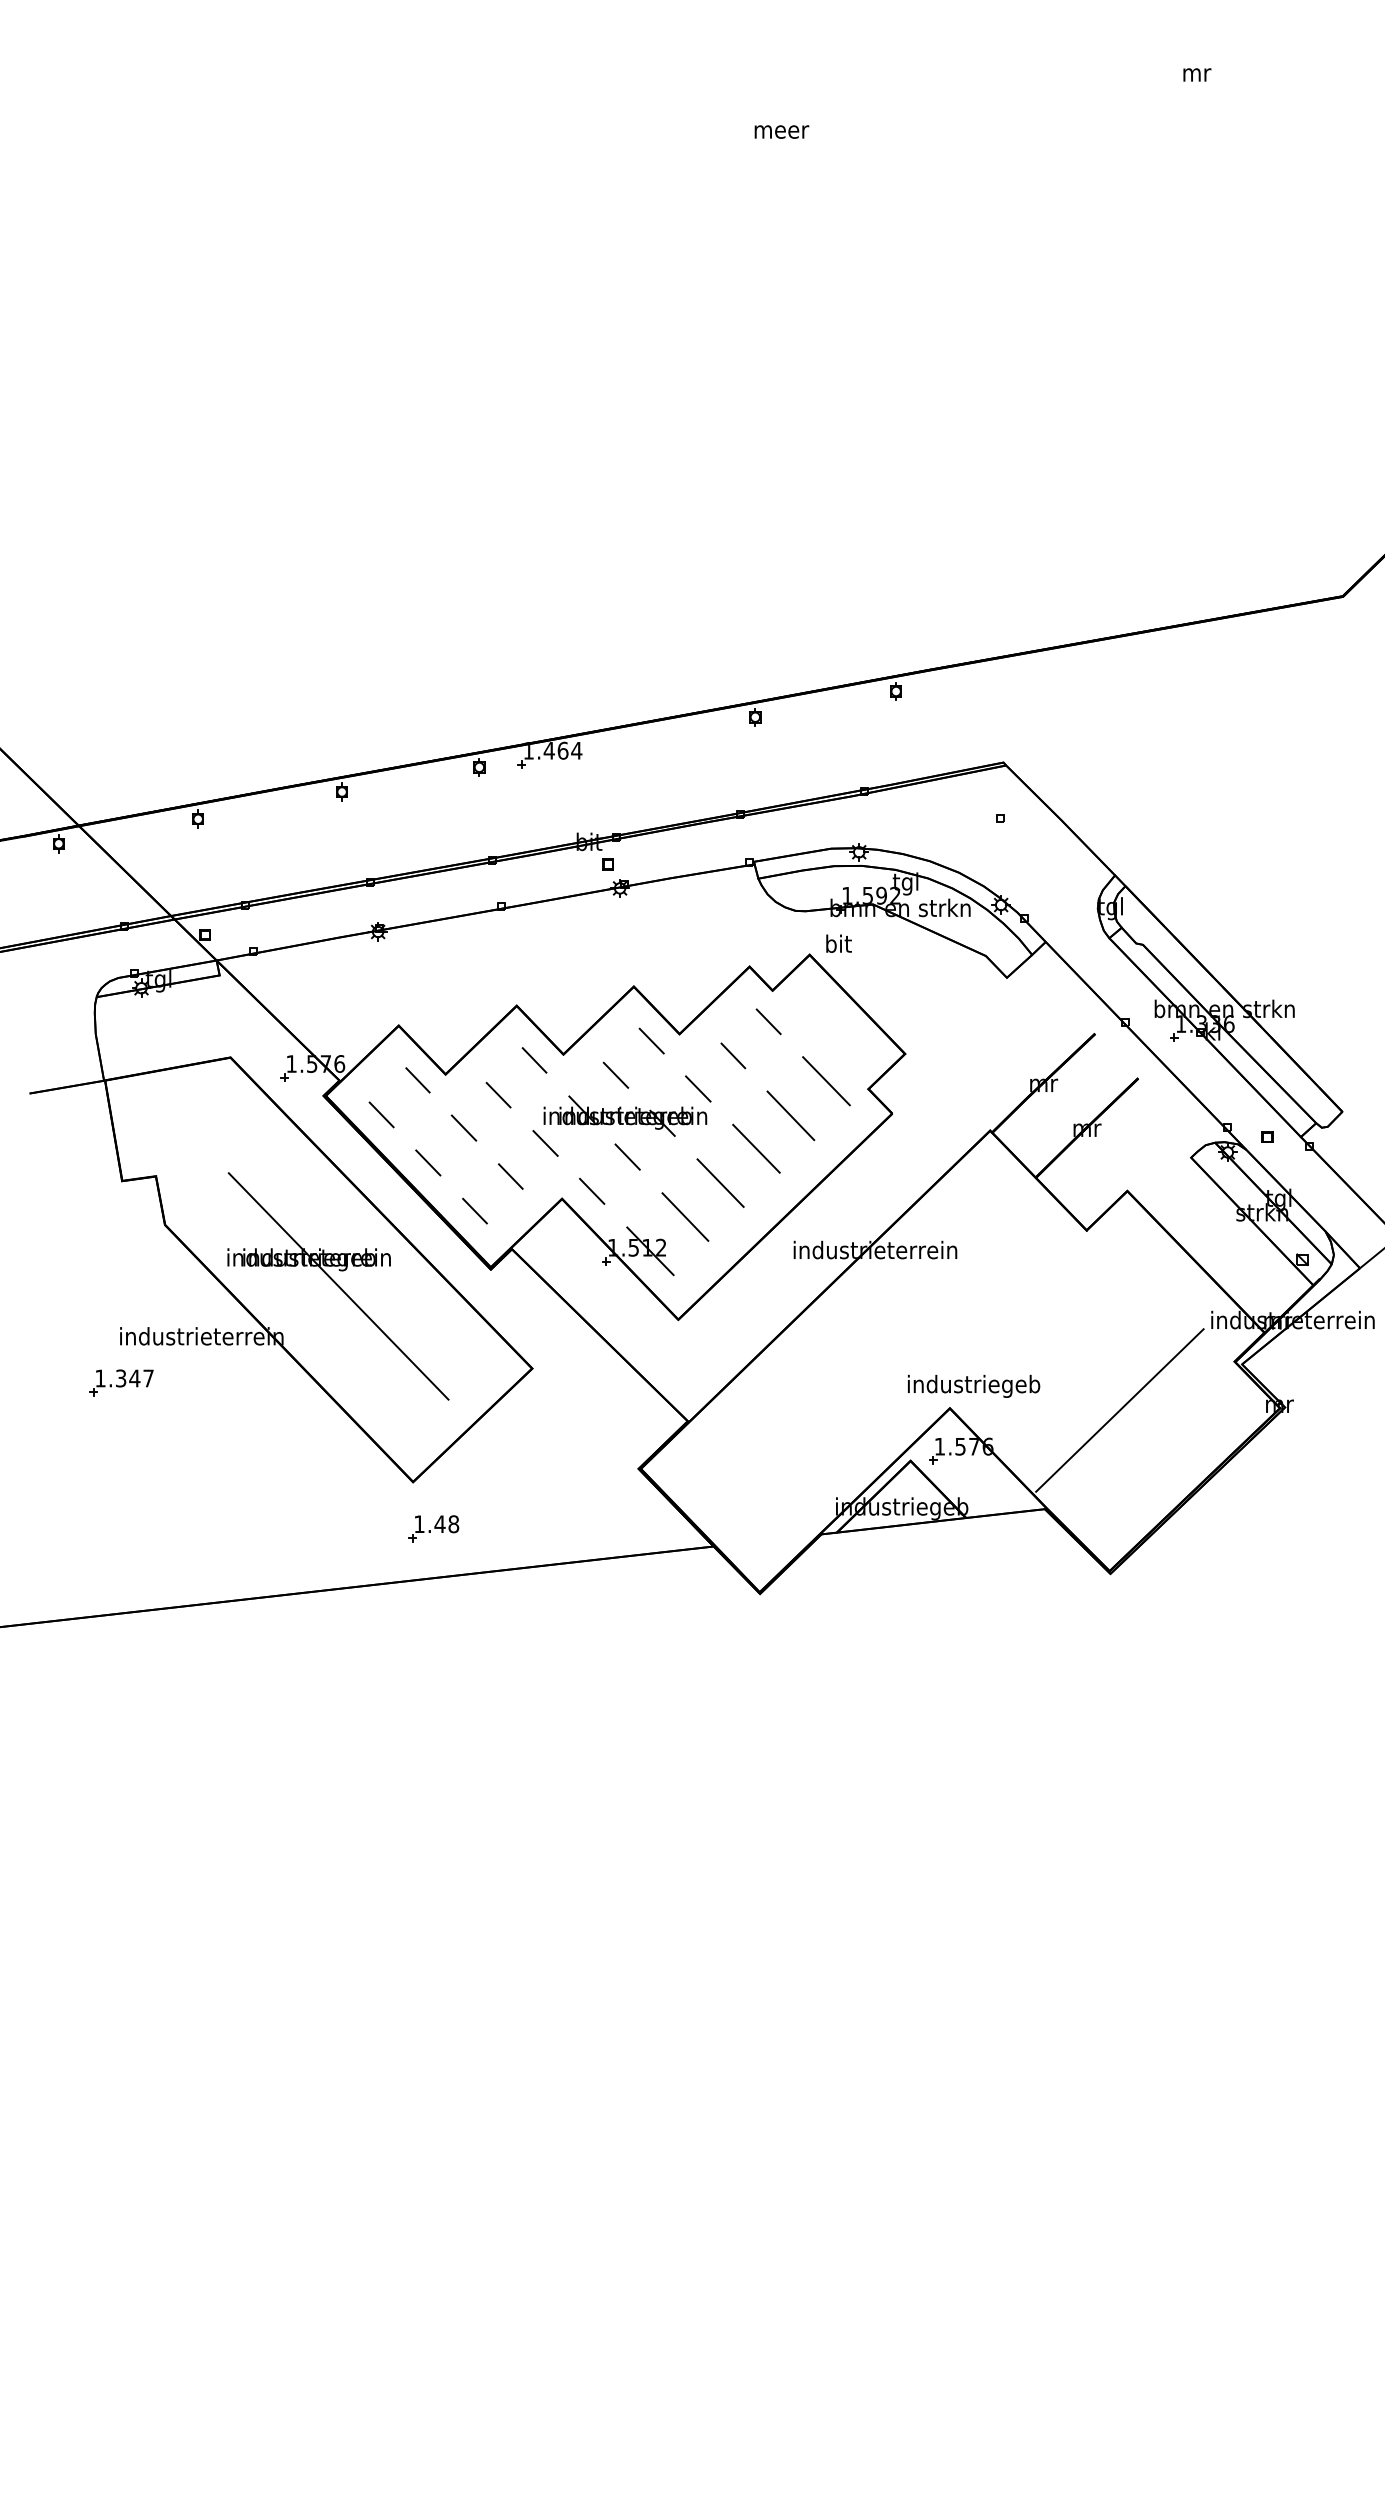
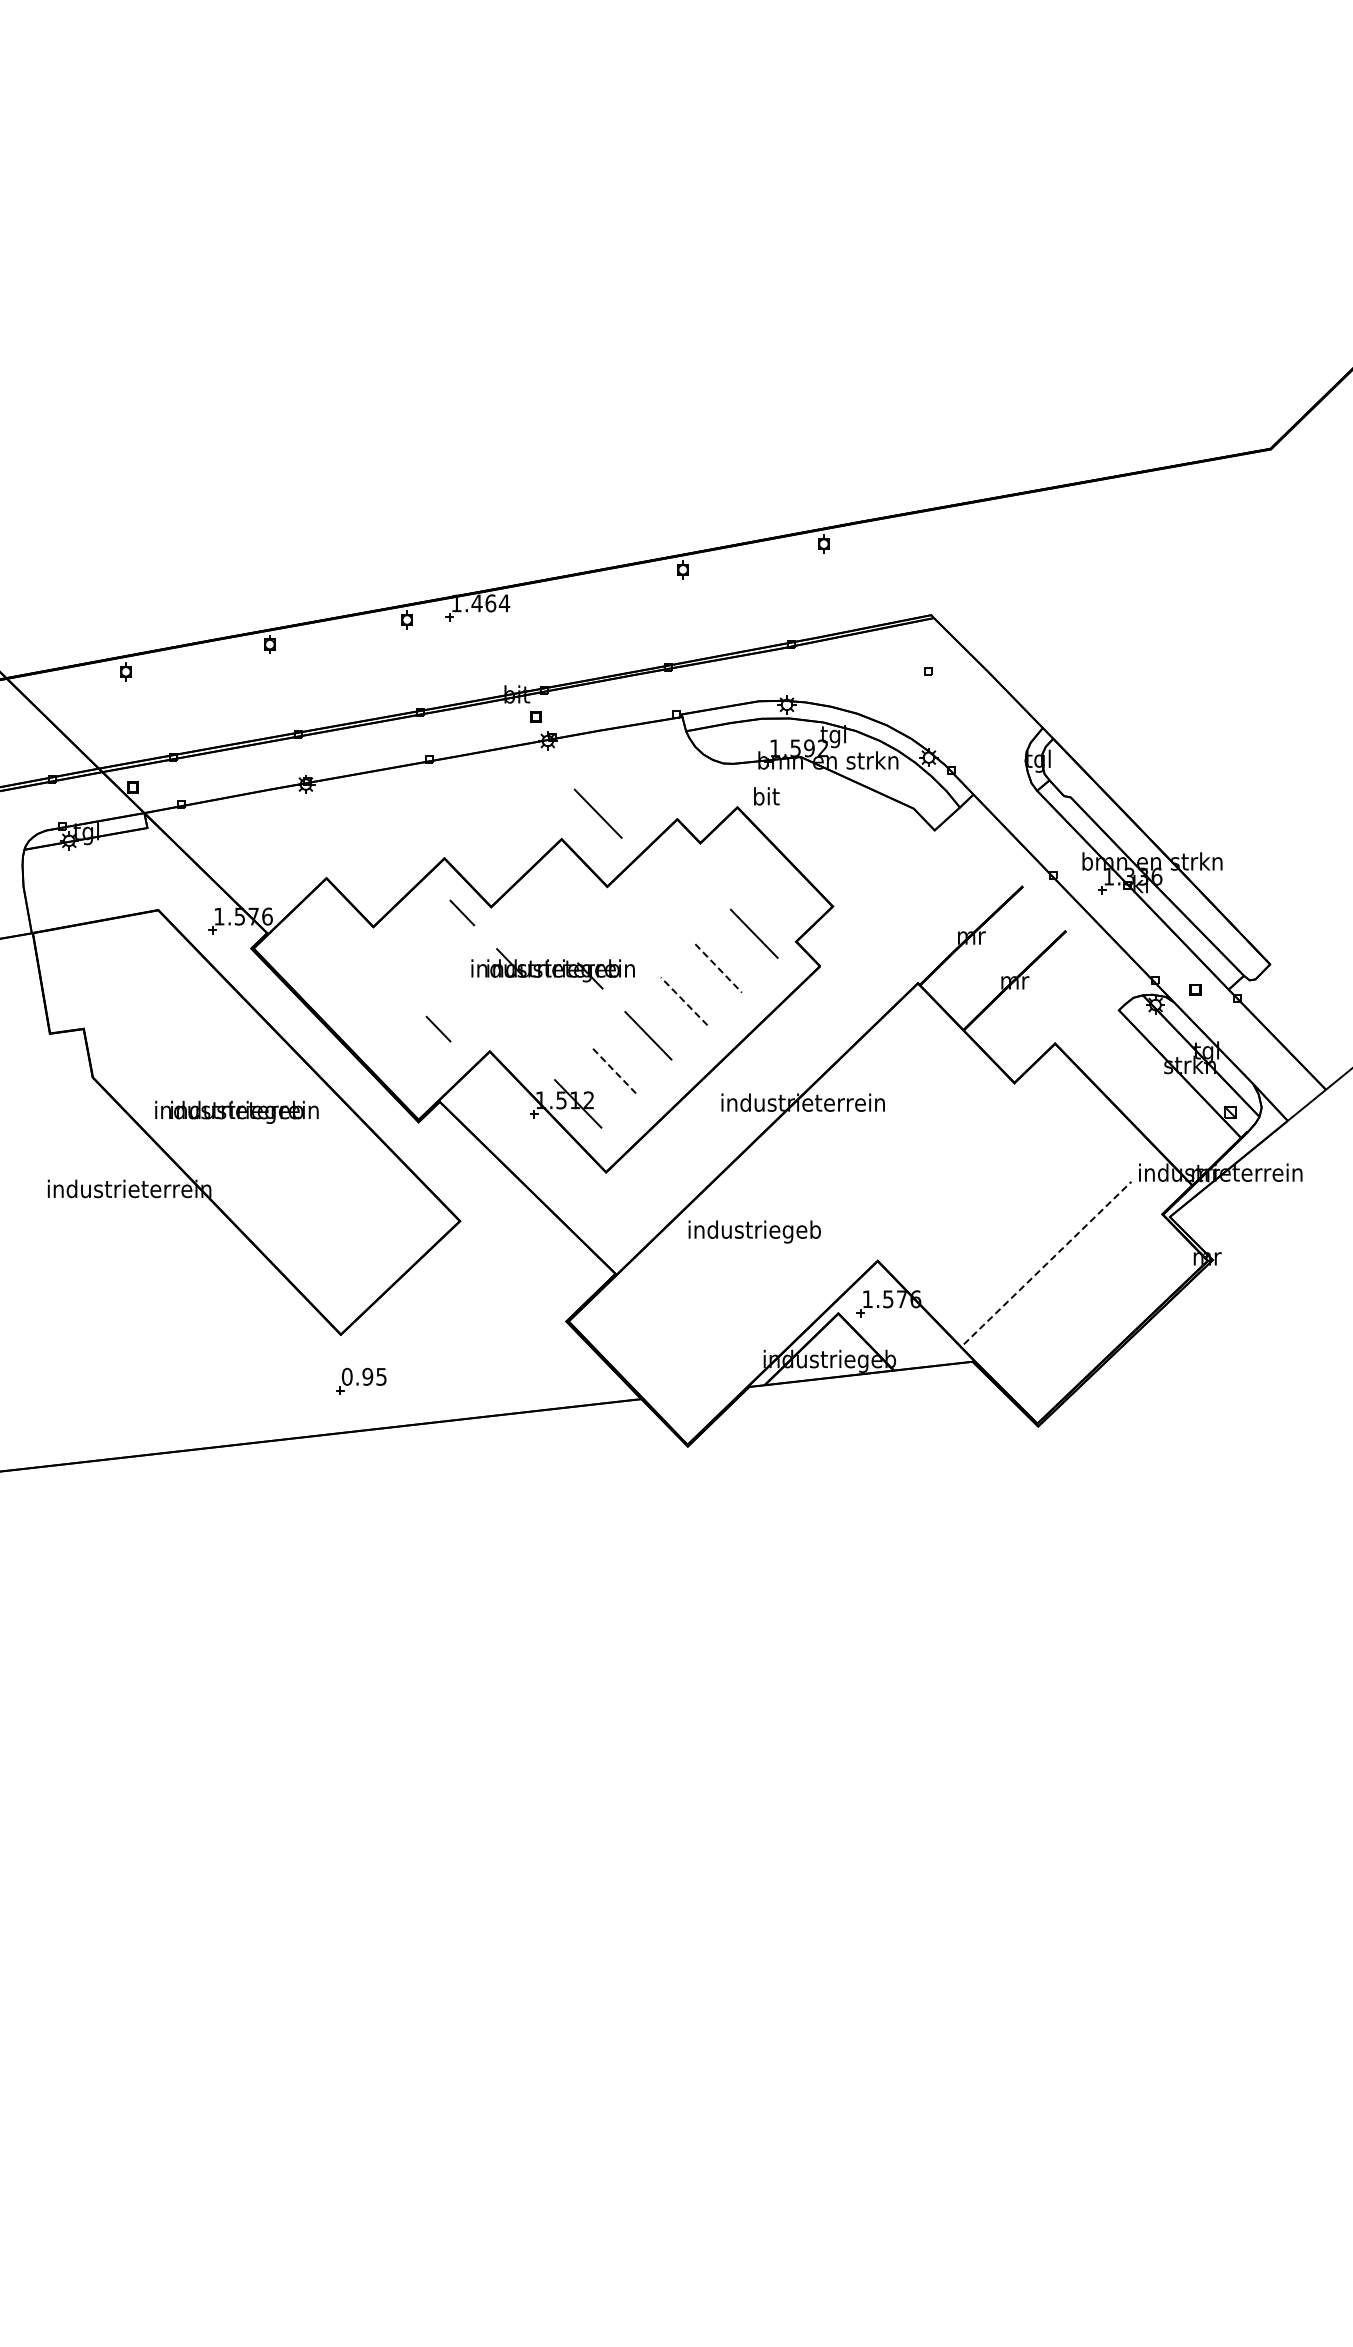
line: (670, 961) -> (598, 814), added
line: (768, 1021) -> (696, 874), removed
line: (651, 1040) -> (579, 893), removed
line: (733, 1055) -> (661, 908), removed
line: (615, 1074) -> (543, 927), removed
line: (417, 1080) -> (345, 933), removed
line: (698, 1088) -> (626, 941), removed
line: (498, 1095) -> (426, 948), removed
line: (381, 1114) -> (309, 967), removed
line: (790, 1115) -> (718, 968), solid -> dashed
line: (463, 1127) -> (391, 980), removed
line: (545, 1143) -> (473, 996), removed
line: (756, 1148) -> (684, 1001), solid -> dashed
line: (627, 1156) -> (555, 1009), removed
line: (428, 1162) -> (356, 1015), removed
line: (592, 1190) -> (520, 1043), removed
line: (474, 1210) -> (402, 1063), removed
line: (685, 1217) -> (613, 1070), solid -> dashed
line: (338, 1286) -> (266, 1139), removed
part: (121, 1382) -> (49, 1235), removed
text: (974, 1385) -> (755, 1231), moved
line: (1119, 1410) -> (1047, 1263), solid -> dashed
text: (436, 1524) -> (364, 1377), 1.48 -> 0.95

